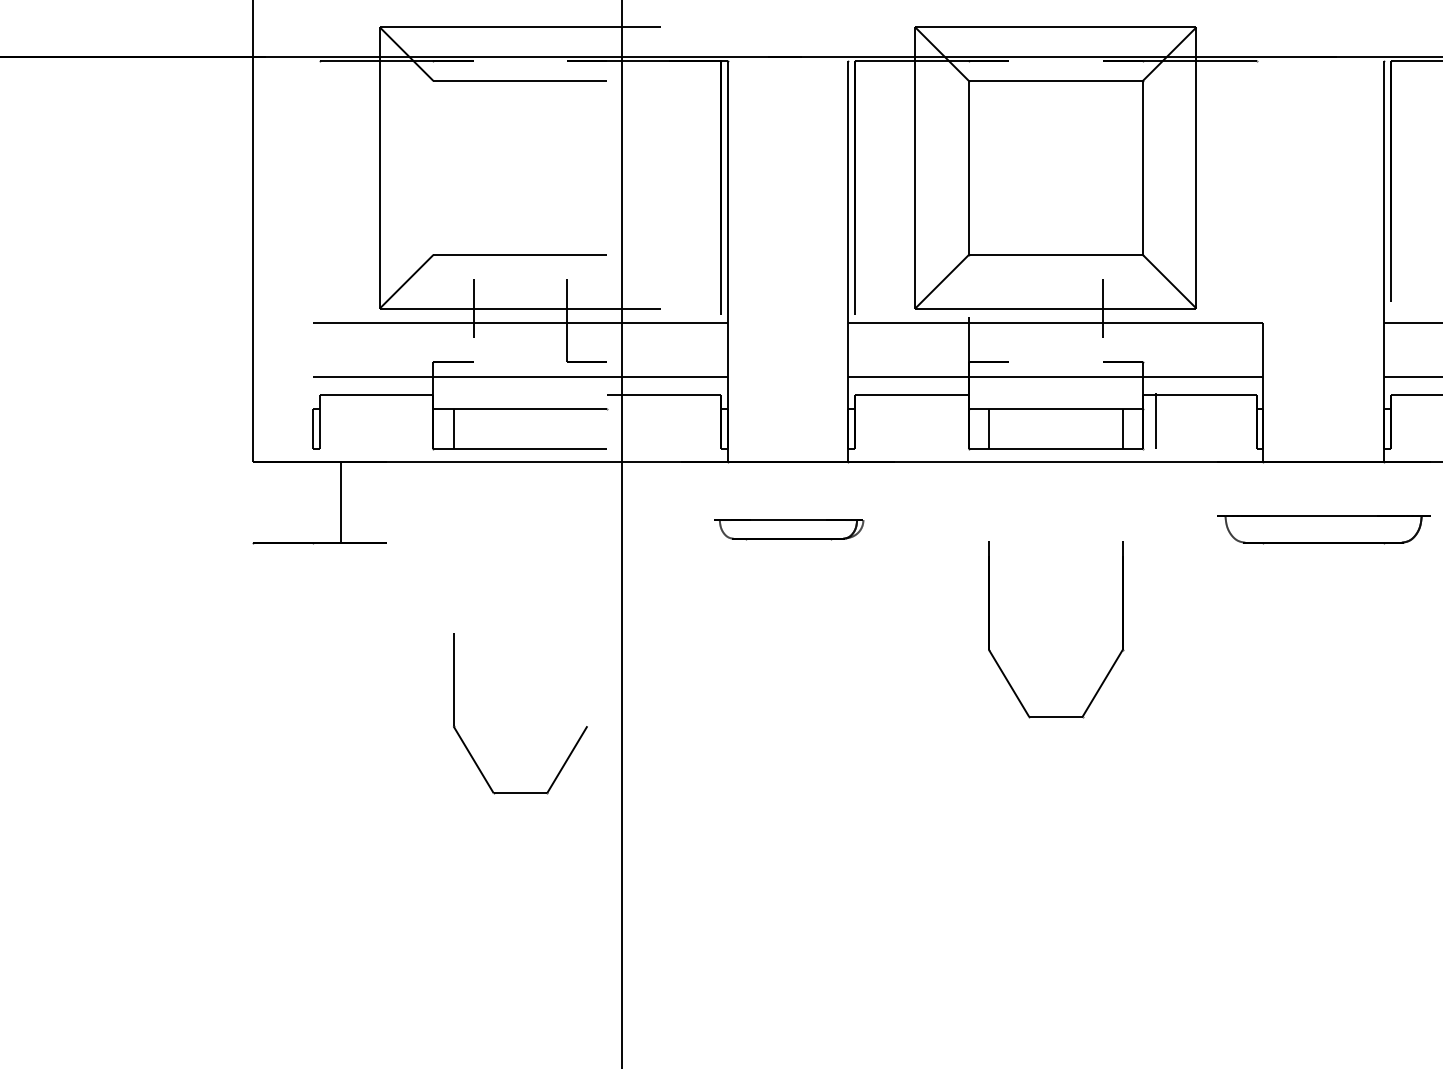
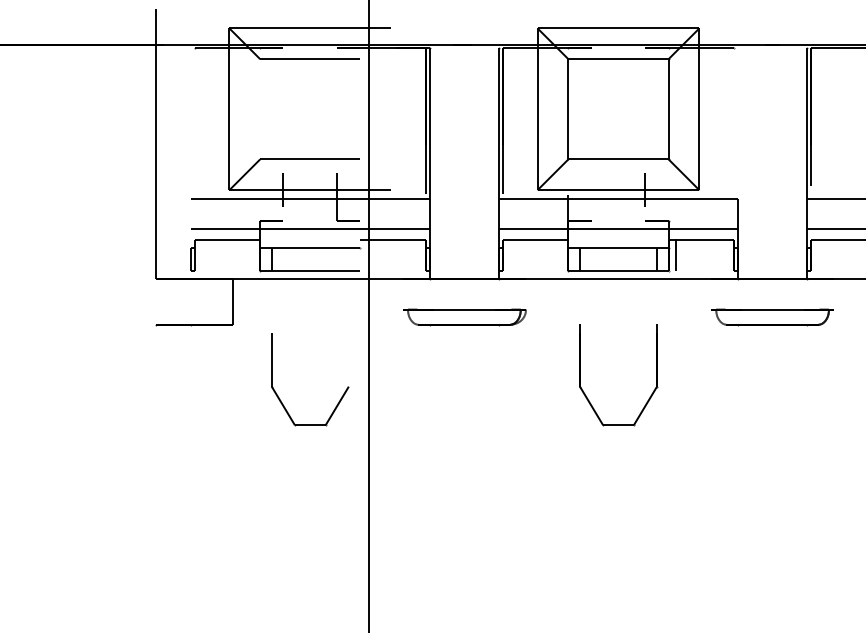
line: (341, 501) -> (233, 301), moved
part: (788, 529) -> (464, 317), size x1.43
part: (574, 743) -> (341, 396), moved

